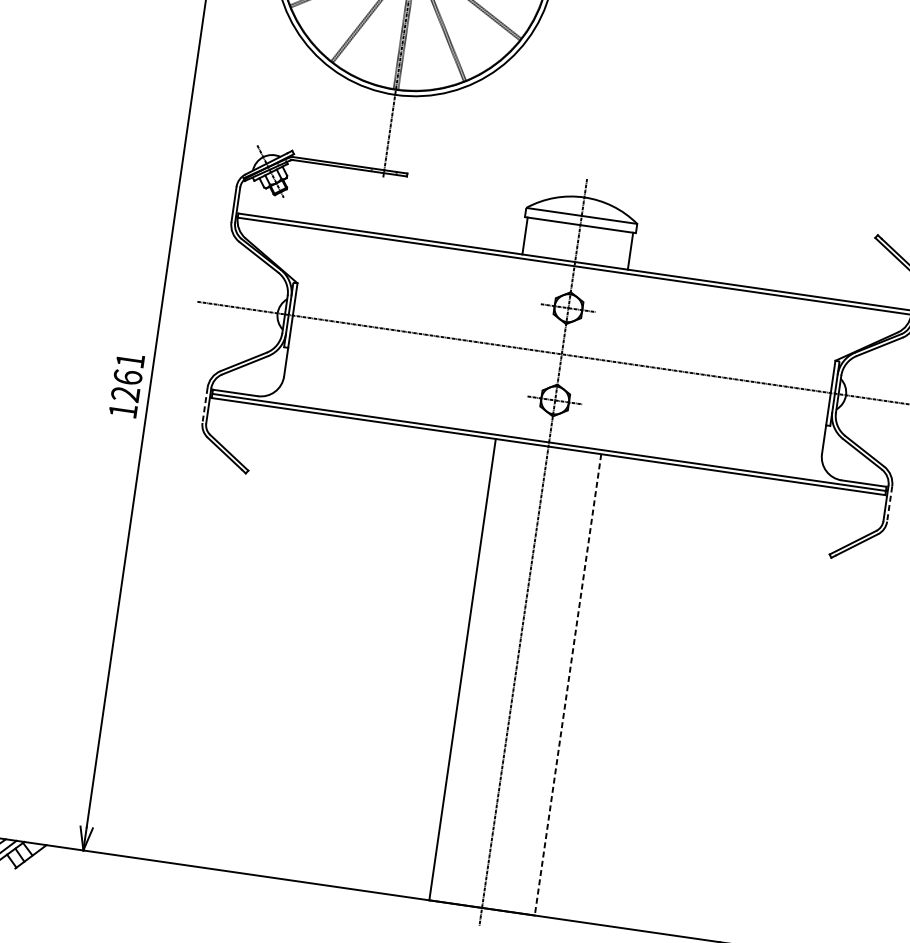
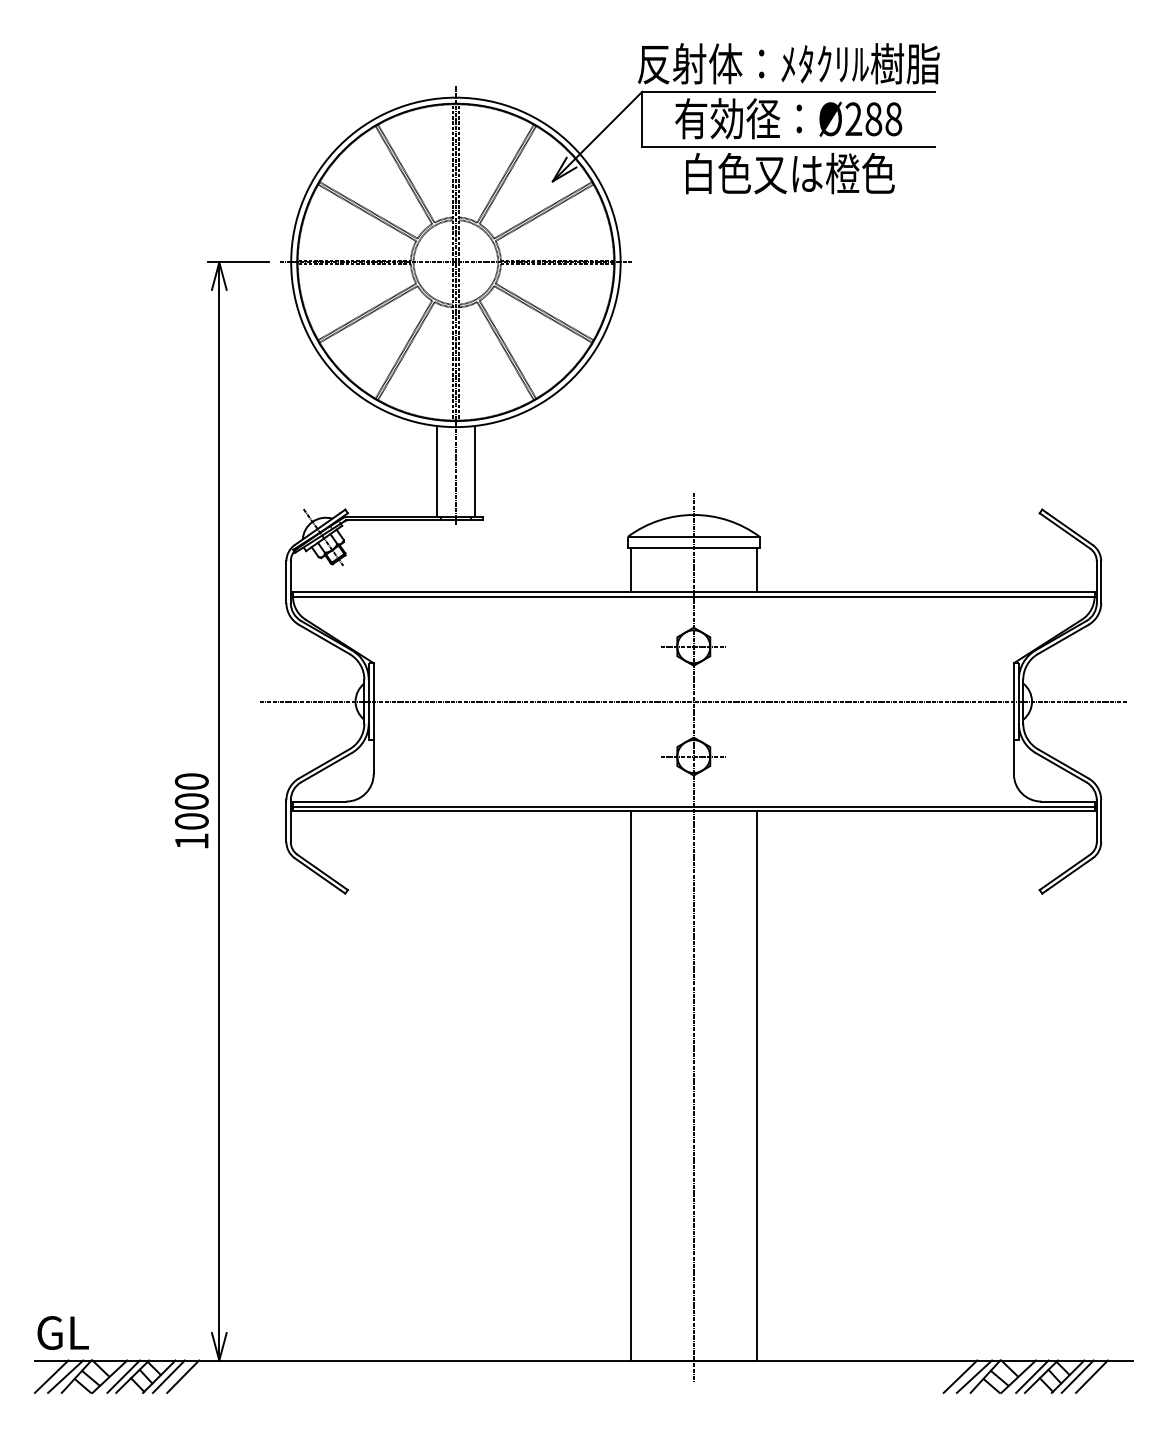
line: (374, 129) -> (437, 471), added
line: (405, 134) -> (474, 471), added
text: (127, 377) -> (191, 801), 1261 -> 1000
line: (205, 405) -> (286, 821), dashed -> solid
line: (889, 504) -> (1101, 821), dashed -> solid
line: (568, 684) -> (756, 1085), dashed -> solid
line: (38, 857) -> (168, 1376), added
line: (51, 859) -> (183, 1376), added

